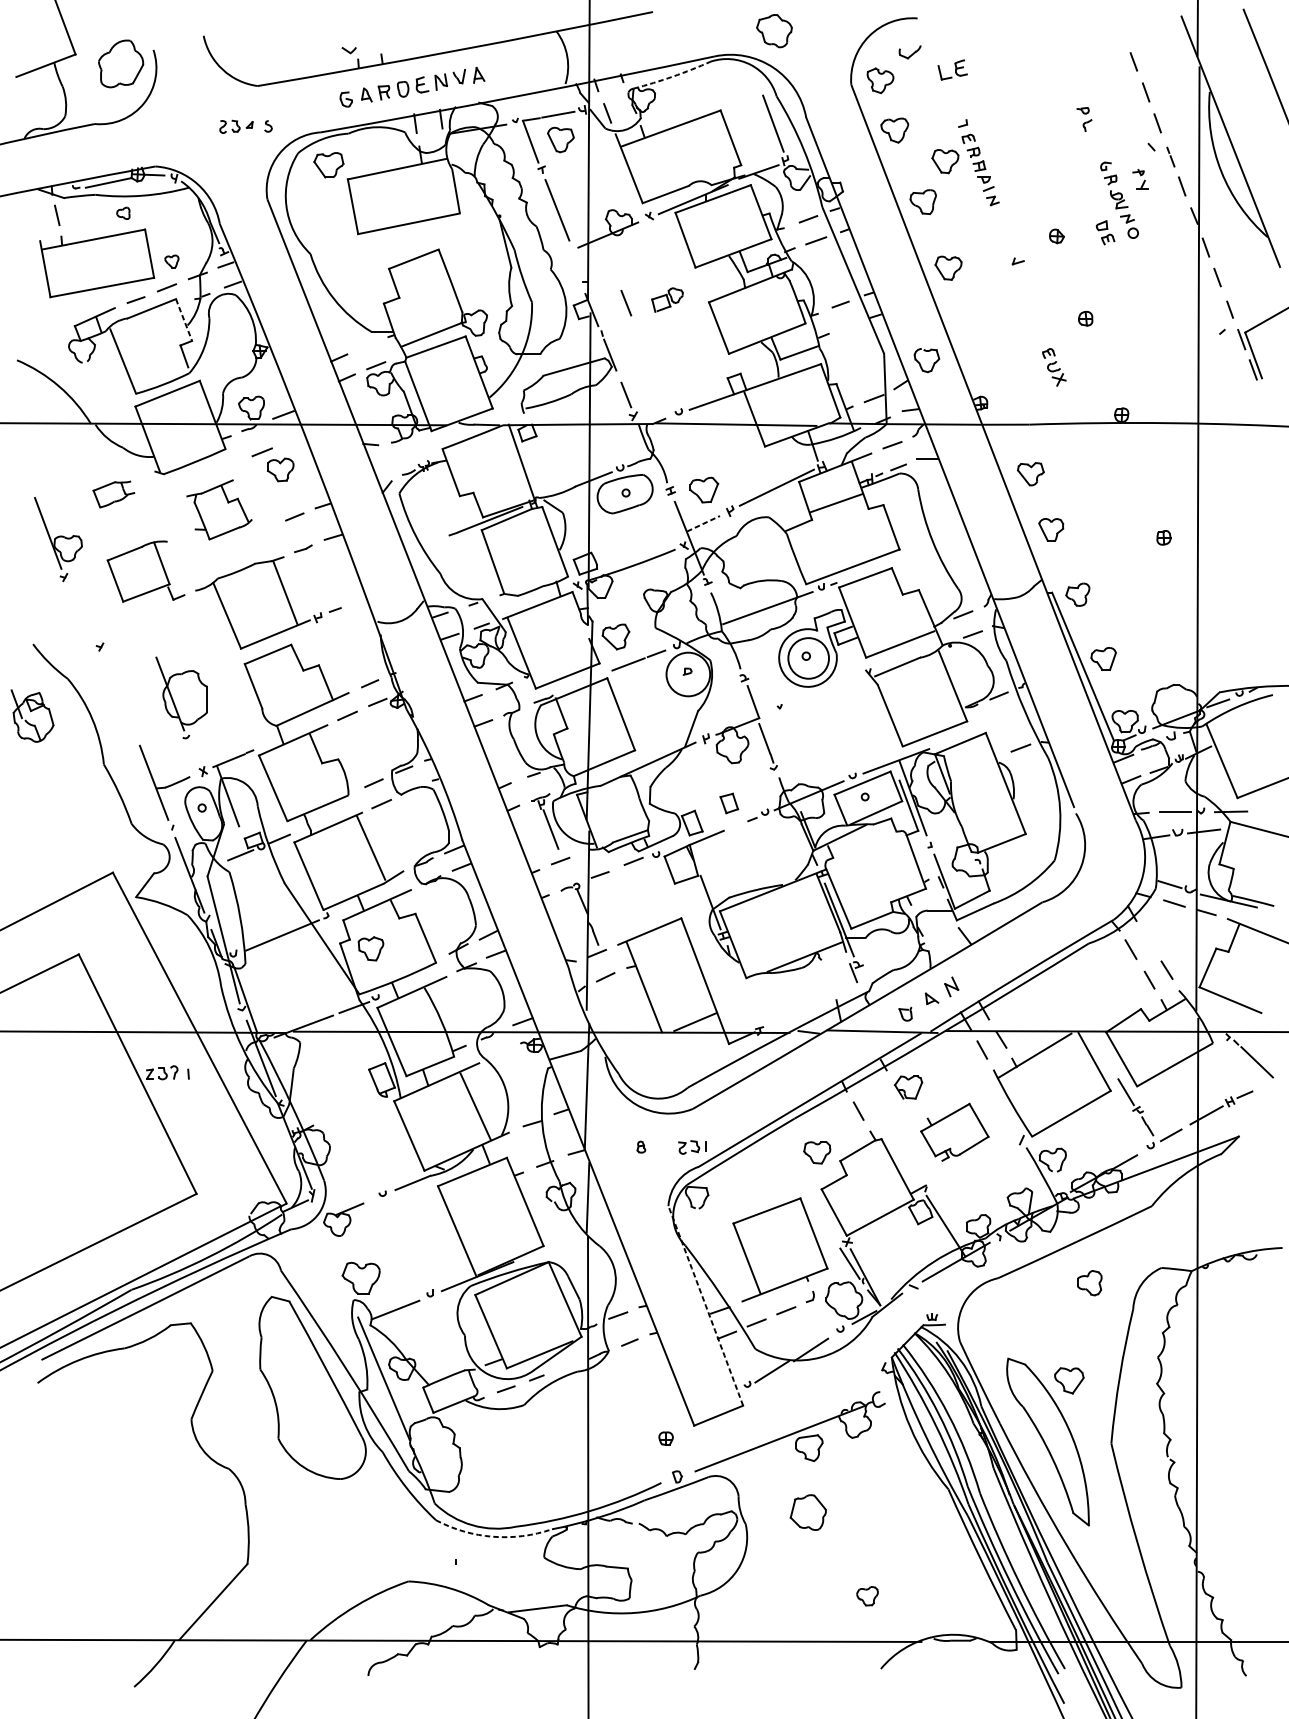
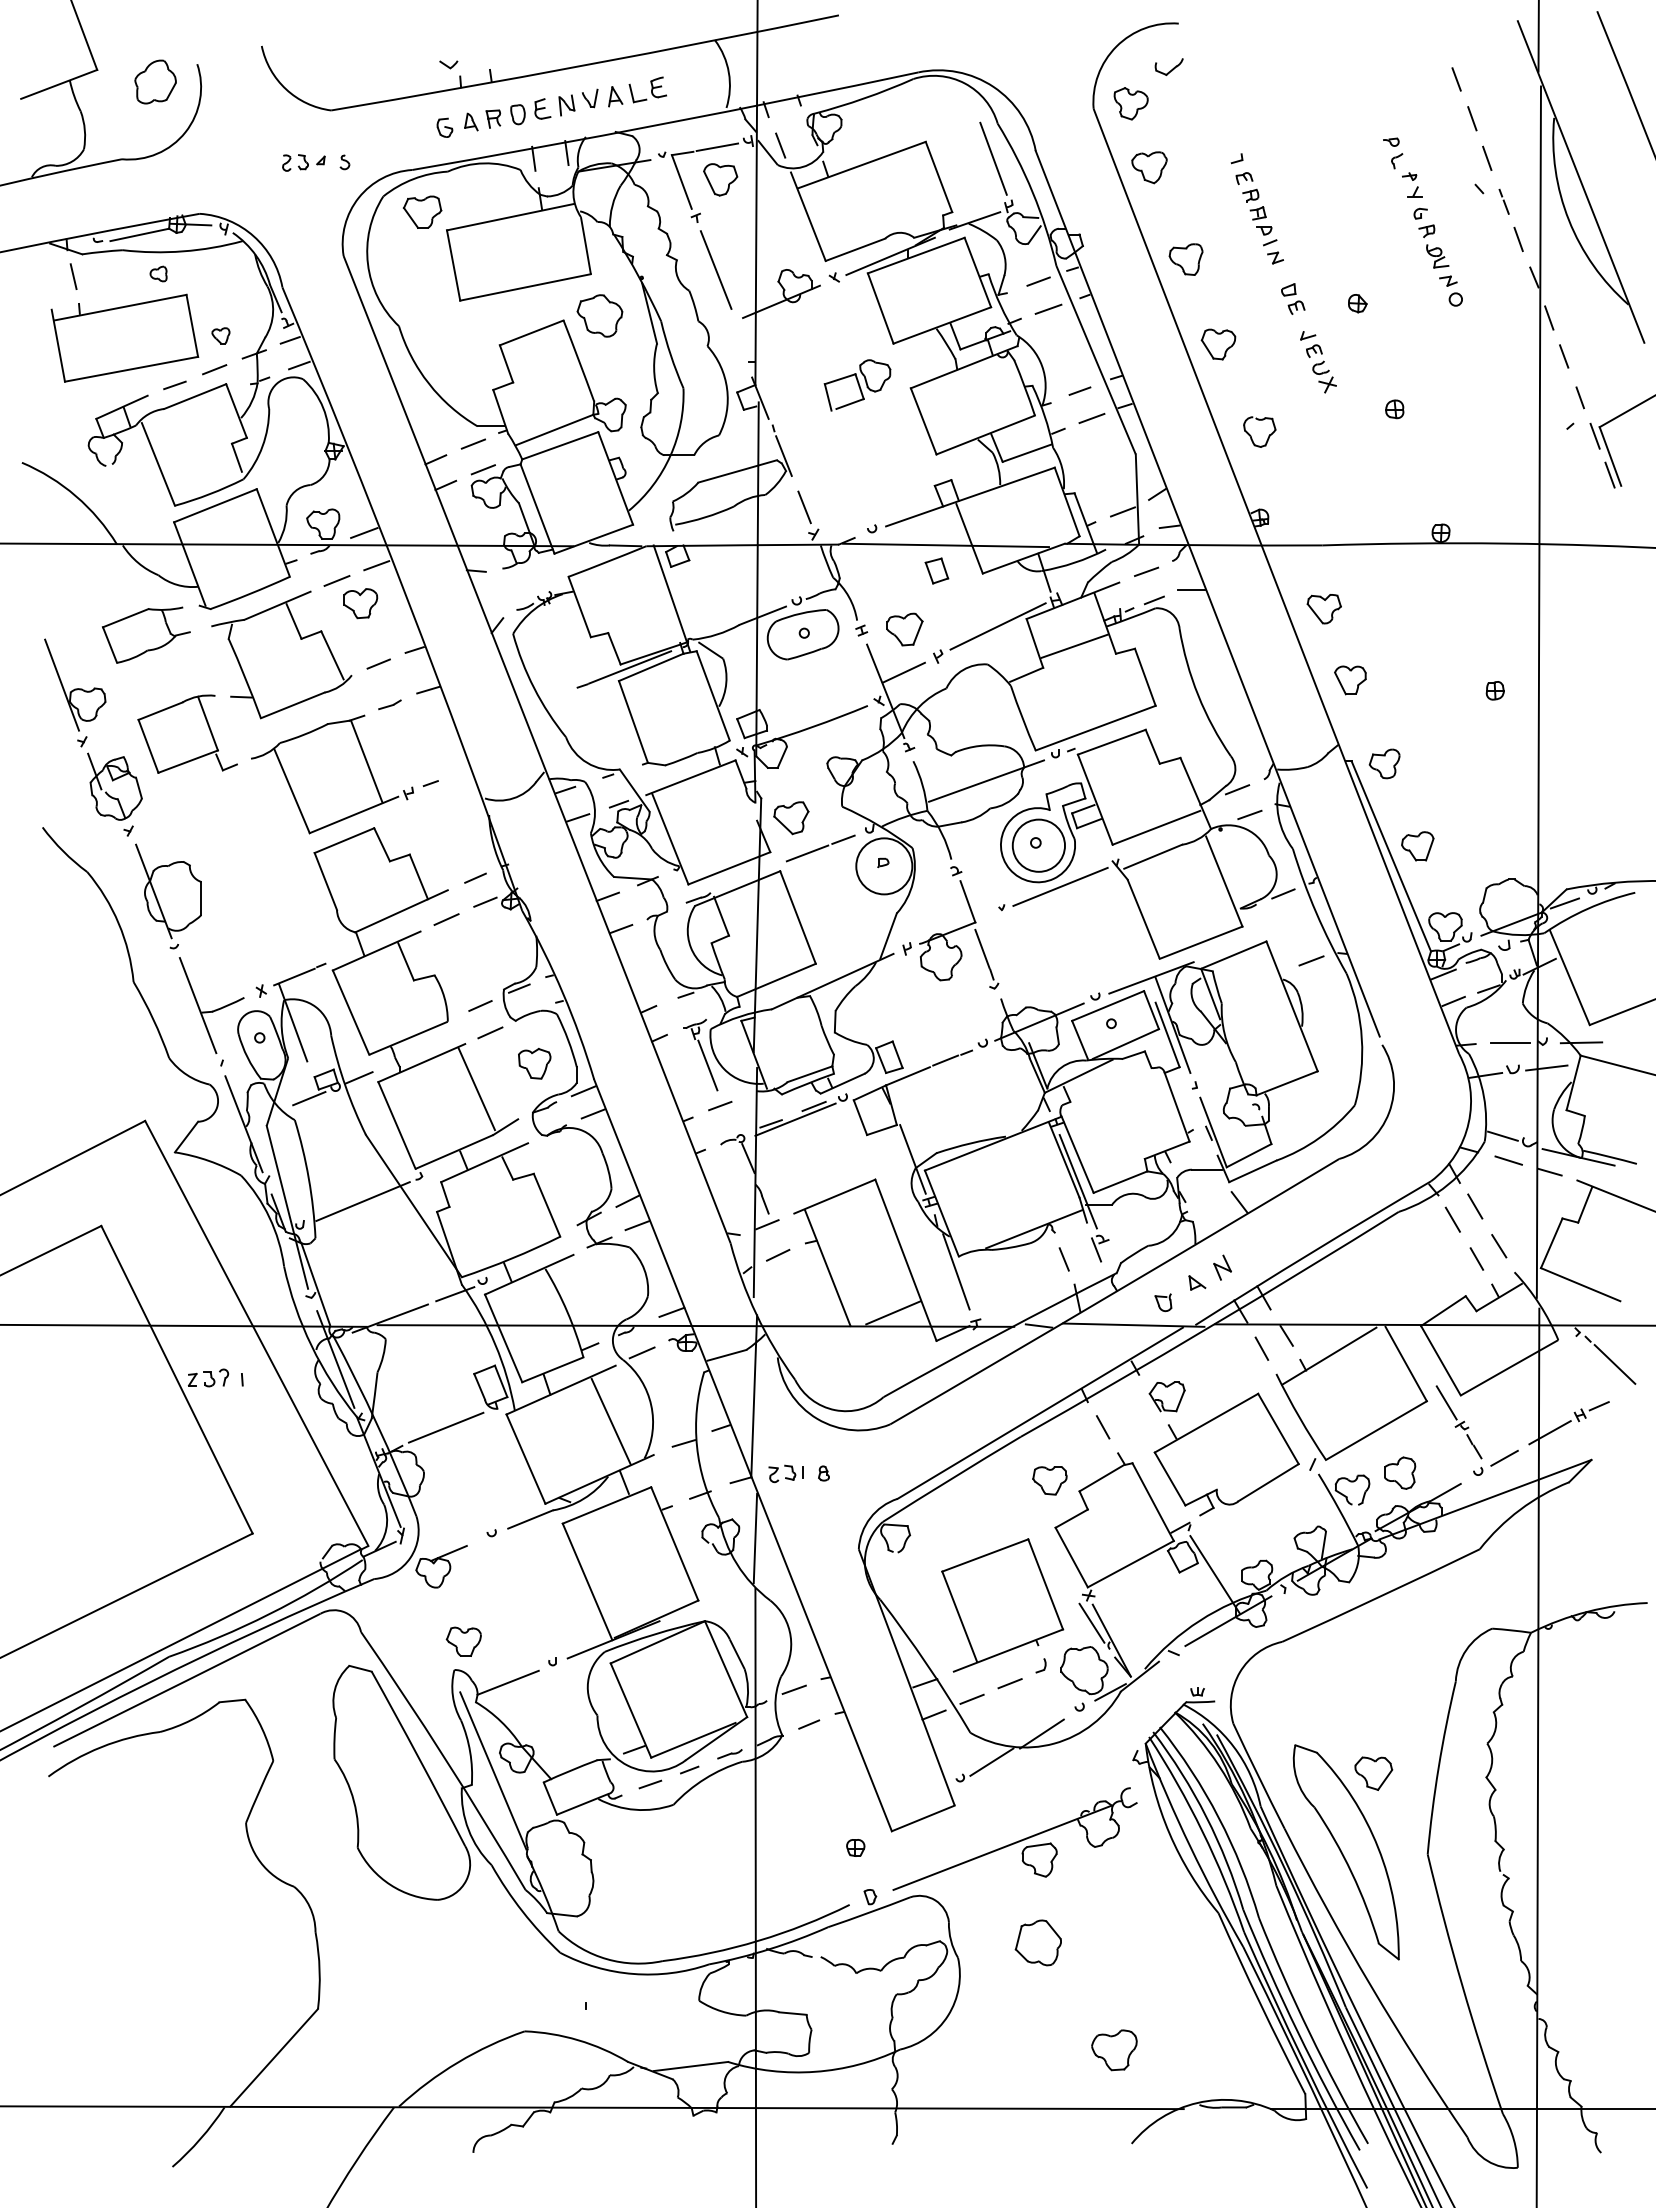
part: (774, 30) -> (599, 315), moved
part: (120, 63) -> (155, 81), size x0.71
part: (952, 69) -> (647, 89), moved
arc: (672, 76) -> (864, 98), dashed -> solid
part: (945, 161) -> (1214, 207), removed
part: (1140, 178) -> (1412, 184), moved
part: (1105, 232) -> (1293, 298), moved
part: (667, 300) -> (857, 385), size x1.67
line: (626, 303) -> (804, 389), removed
line: (184, 320) -> (236, 411), dashed -> solid
line: (849, 325) -> (1091, 418), added
line: (368, 345) -> (473, 443), added
part: (920, 363) -> (1251, 435), moved
part: (1054, 367) -> (1321, 368), moved
line: (293, 440) -> (376, 565), added
part: (113, 493) -> (146, 634), size x1.67
part: (219, 509) -> (281, 654), size x1.67
line: (704, 523) -> (904, 672), dashed -> solid
line: (825, 690) -> (1060, 886), added
part: (181, 697) -> (168, 896), moved
part: (32, 715) -> (114, 786), moved
part: (728, 803) -> (936, 570), moved
line: (735, 825) -> (945, 1060), added
line: (619, 871) -> (795, 1119), added
line: (1148, 939) -> (1475, 1206), added
part: (370, 948) -> (534, 1063), moved
line: (827, 980) -> (1063, 1259), added
line: (744, 989) -> (956, 1271), added
line: (499, 1052) -> (641, 1352), added
line: (346, 1111) -> (445, 1427), added
part: (954, 1132) -> (1226, 1454), size x1.67
part: (691, 1147) -> (785, 1473), moved
part: (360, 1277) -> (463, 1641), size x0.71
part: (1090, 1282) -> (1400, 1472), moved
arc: (705, 1305) -> (906, 1677), dashed -> solid
part: (567, 1365) -> (729, 1754), added
arc: (493, 1536) -> (633, 1973), dashed -> solid
part: (867, 1596) -> (1114, 2050), size x1.67

